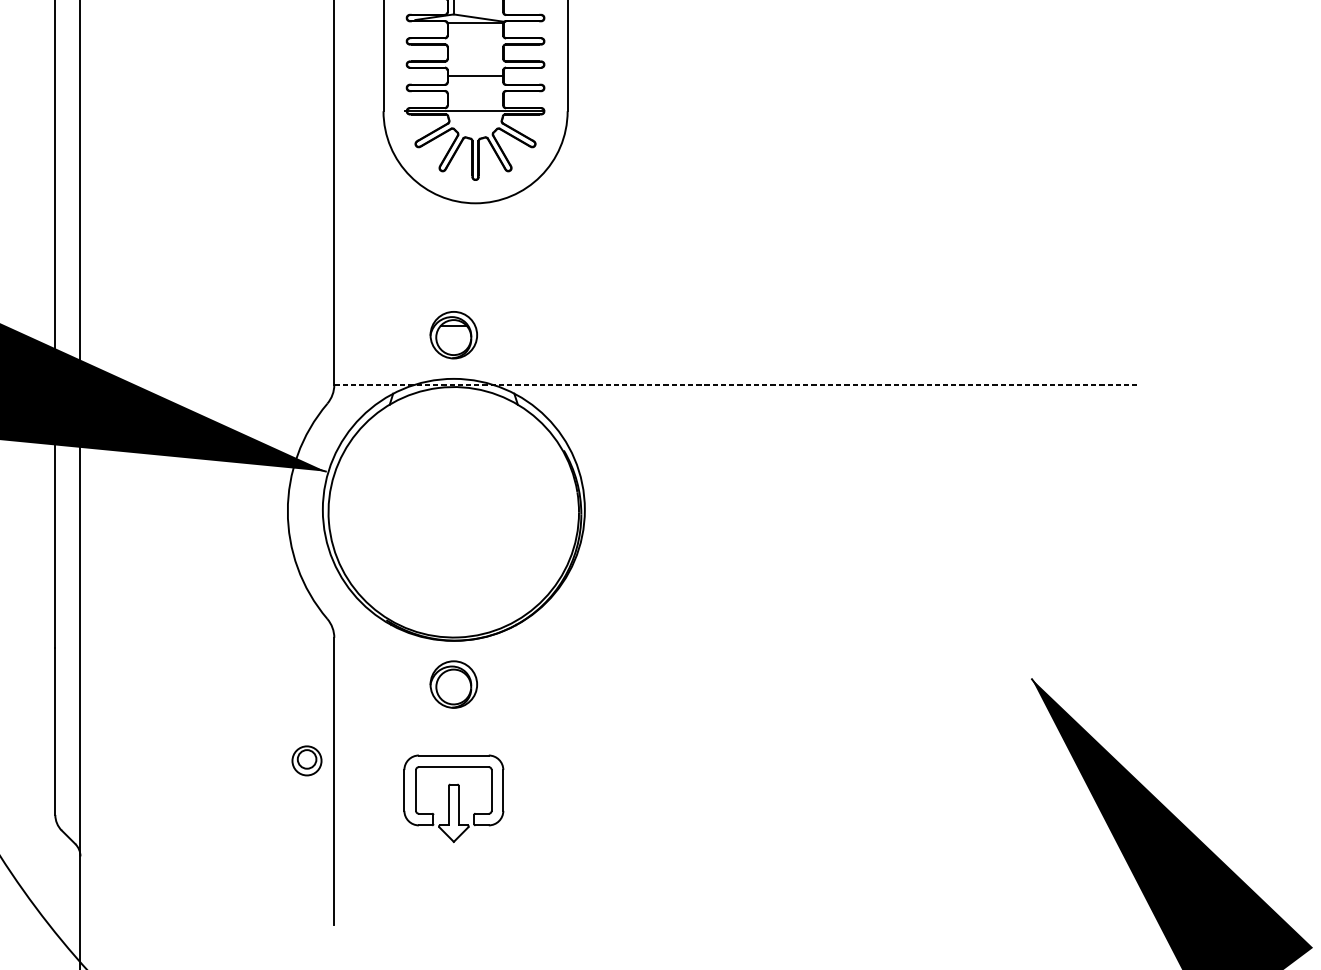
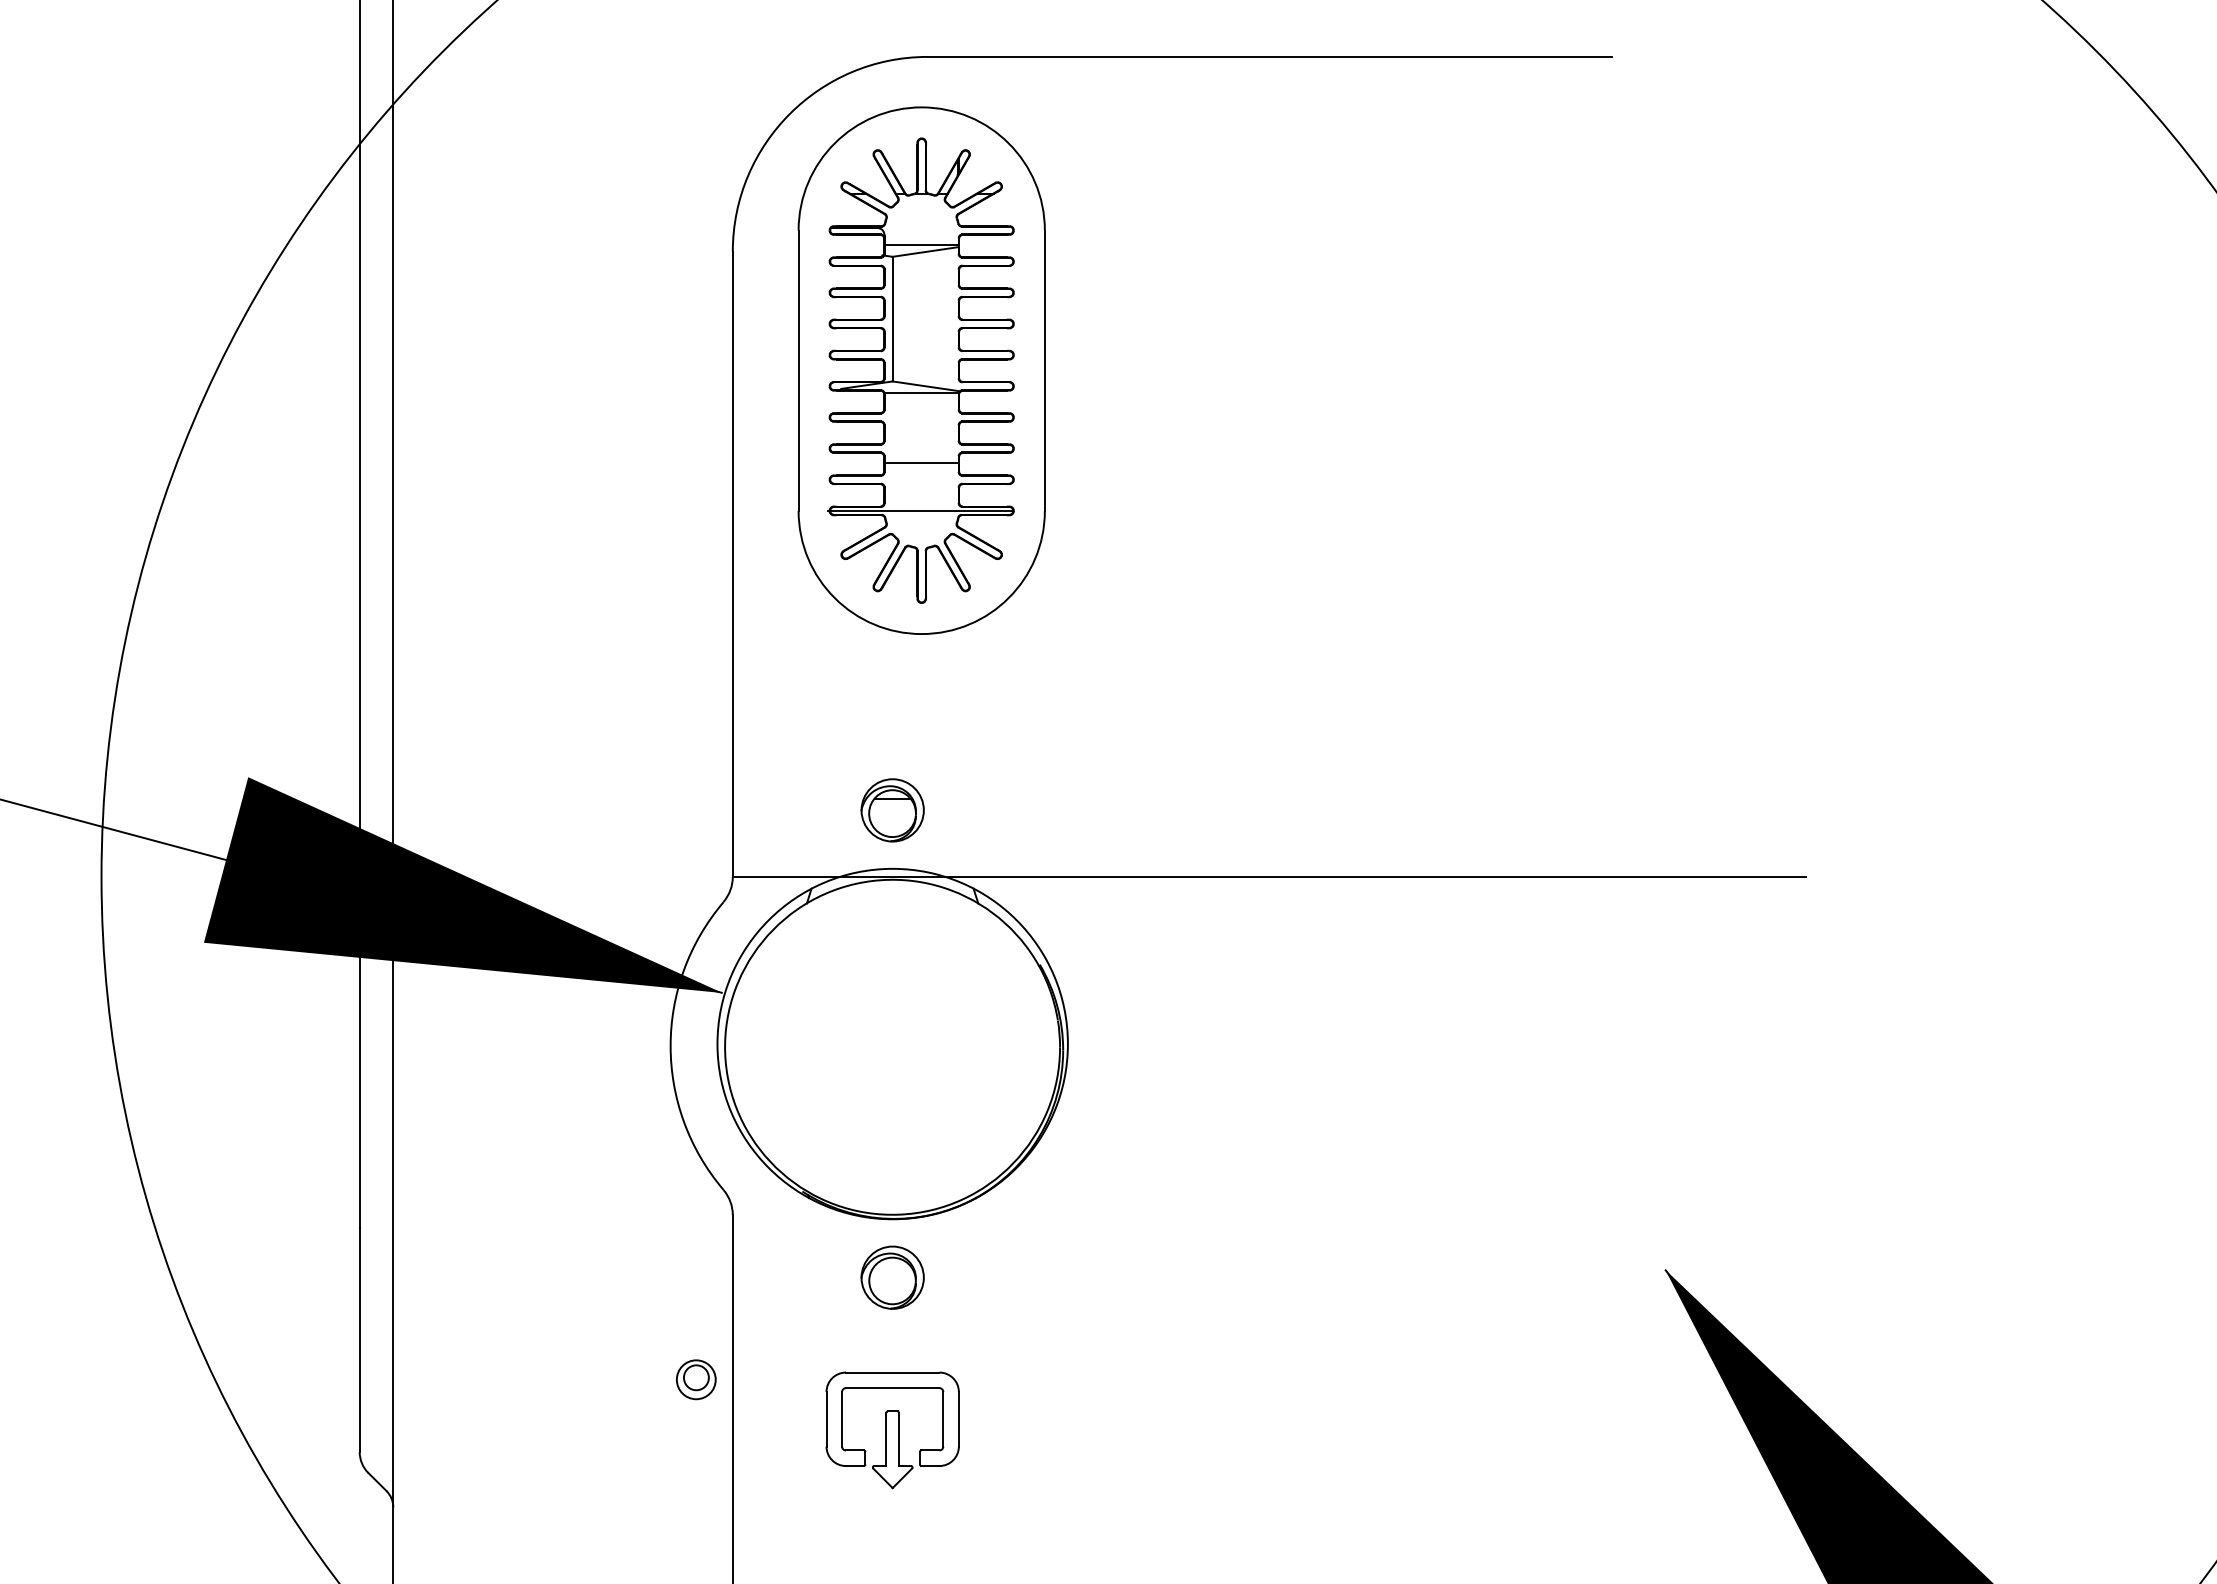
line: (735, 384) -> (1269, 876), dashed -> solid

